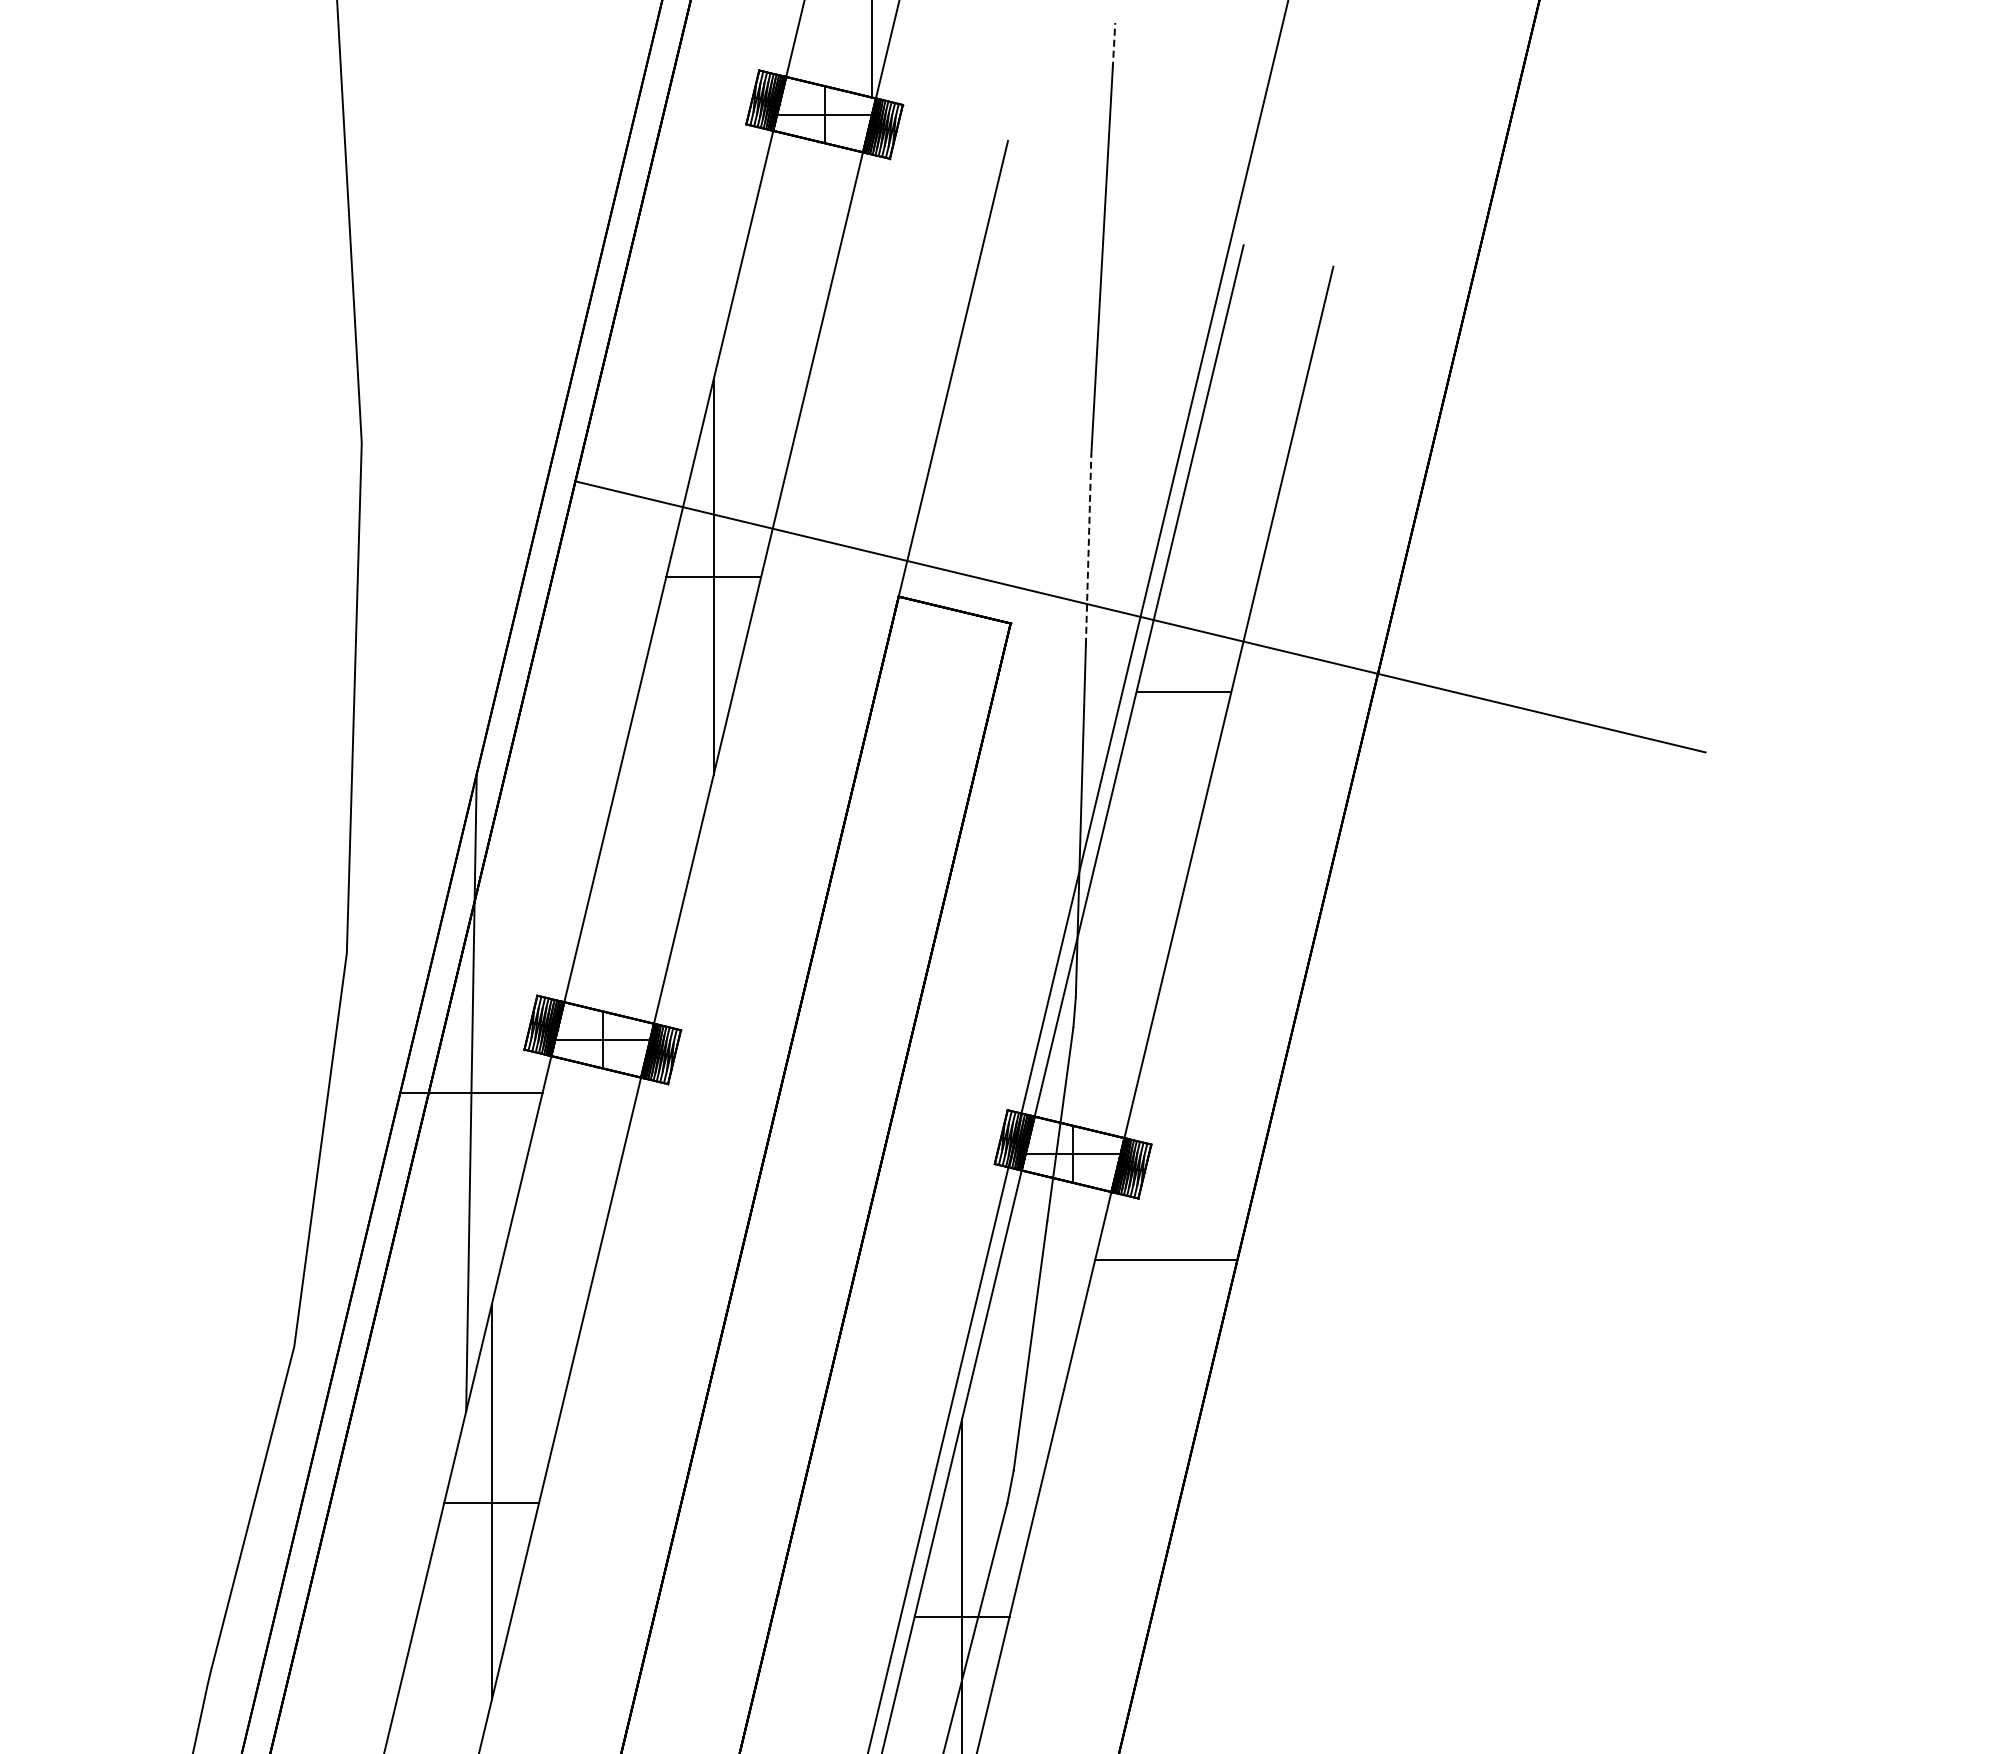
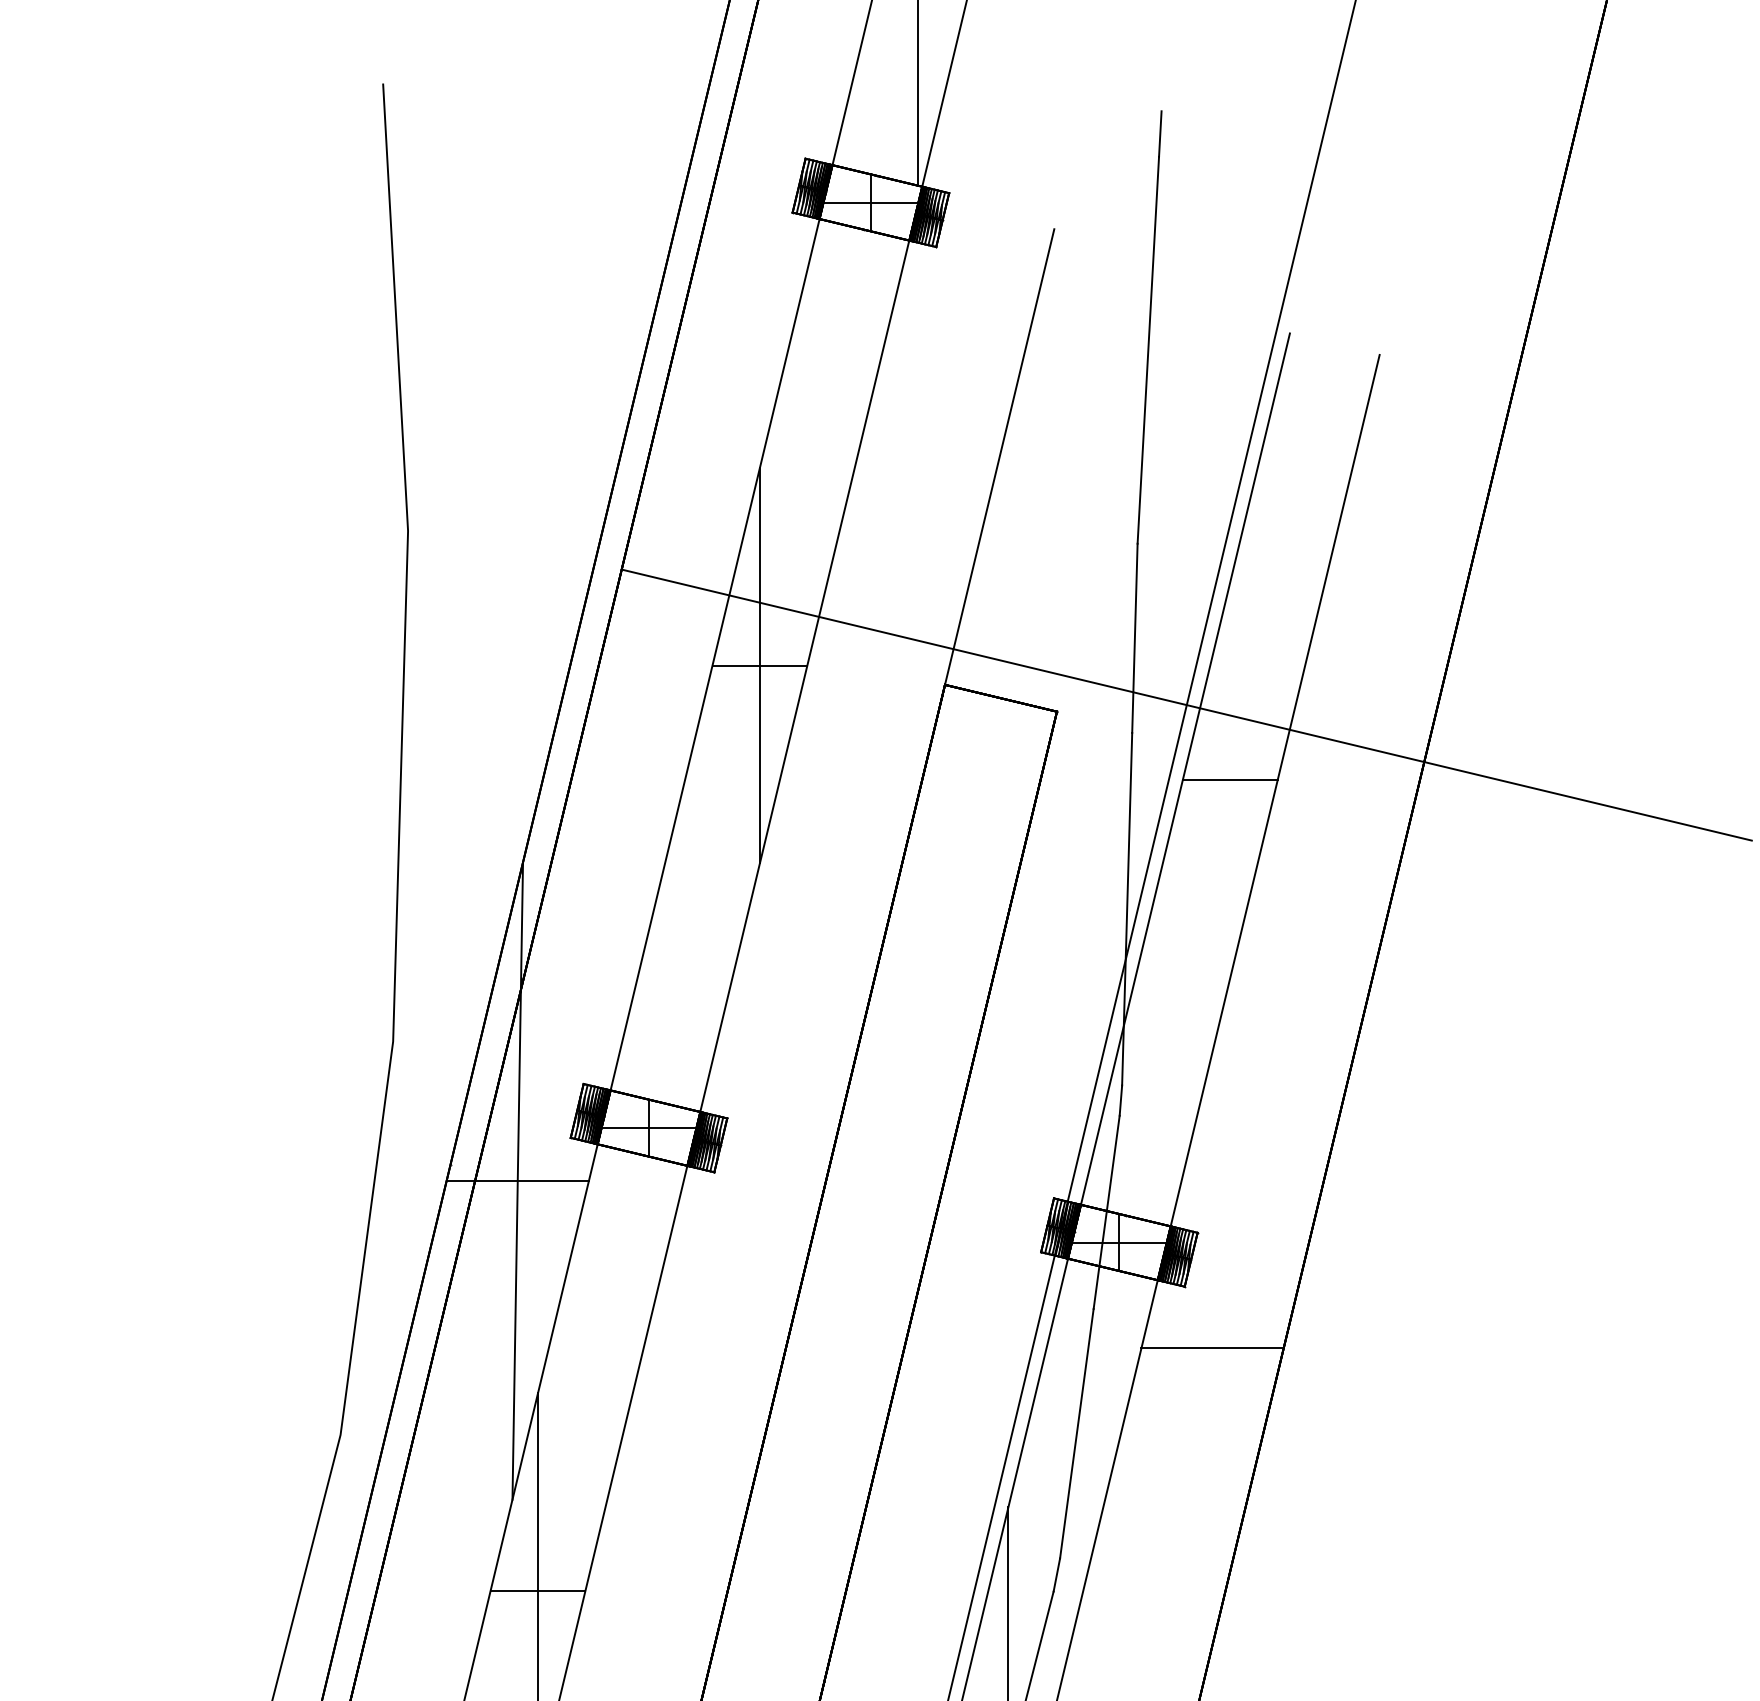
line: (1114, 45) -> (1160, 133), dashed -> solid
line: (1088, 550) -> (1134, 638), dashed -> solid

